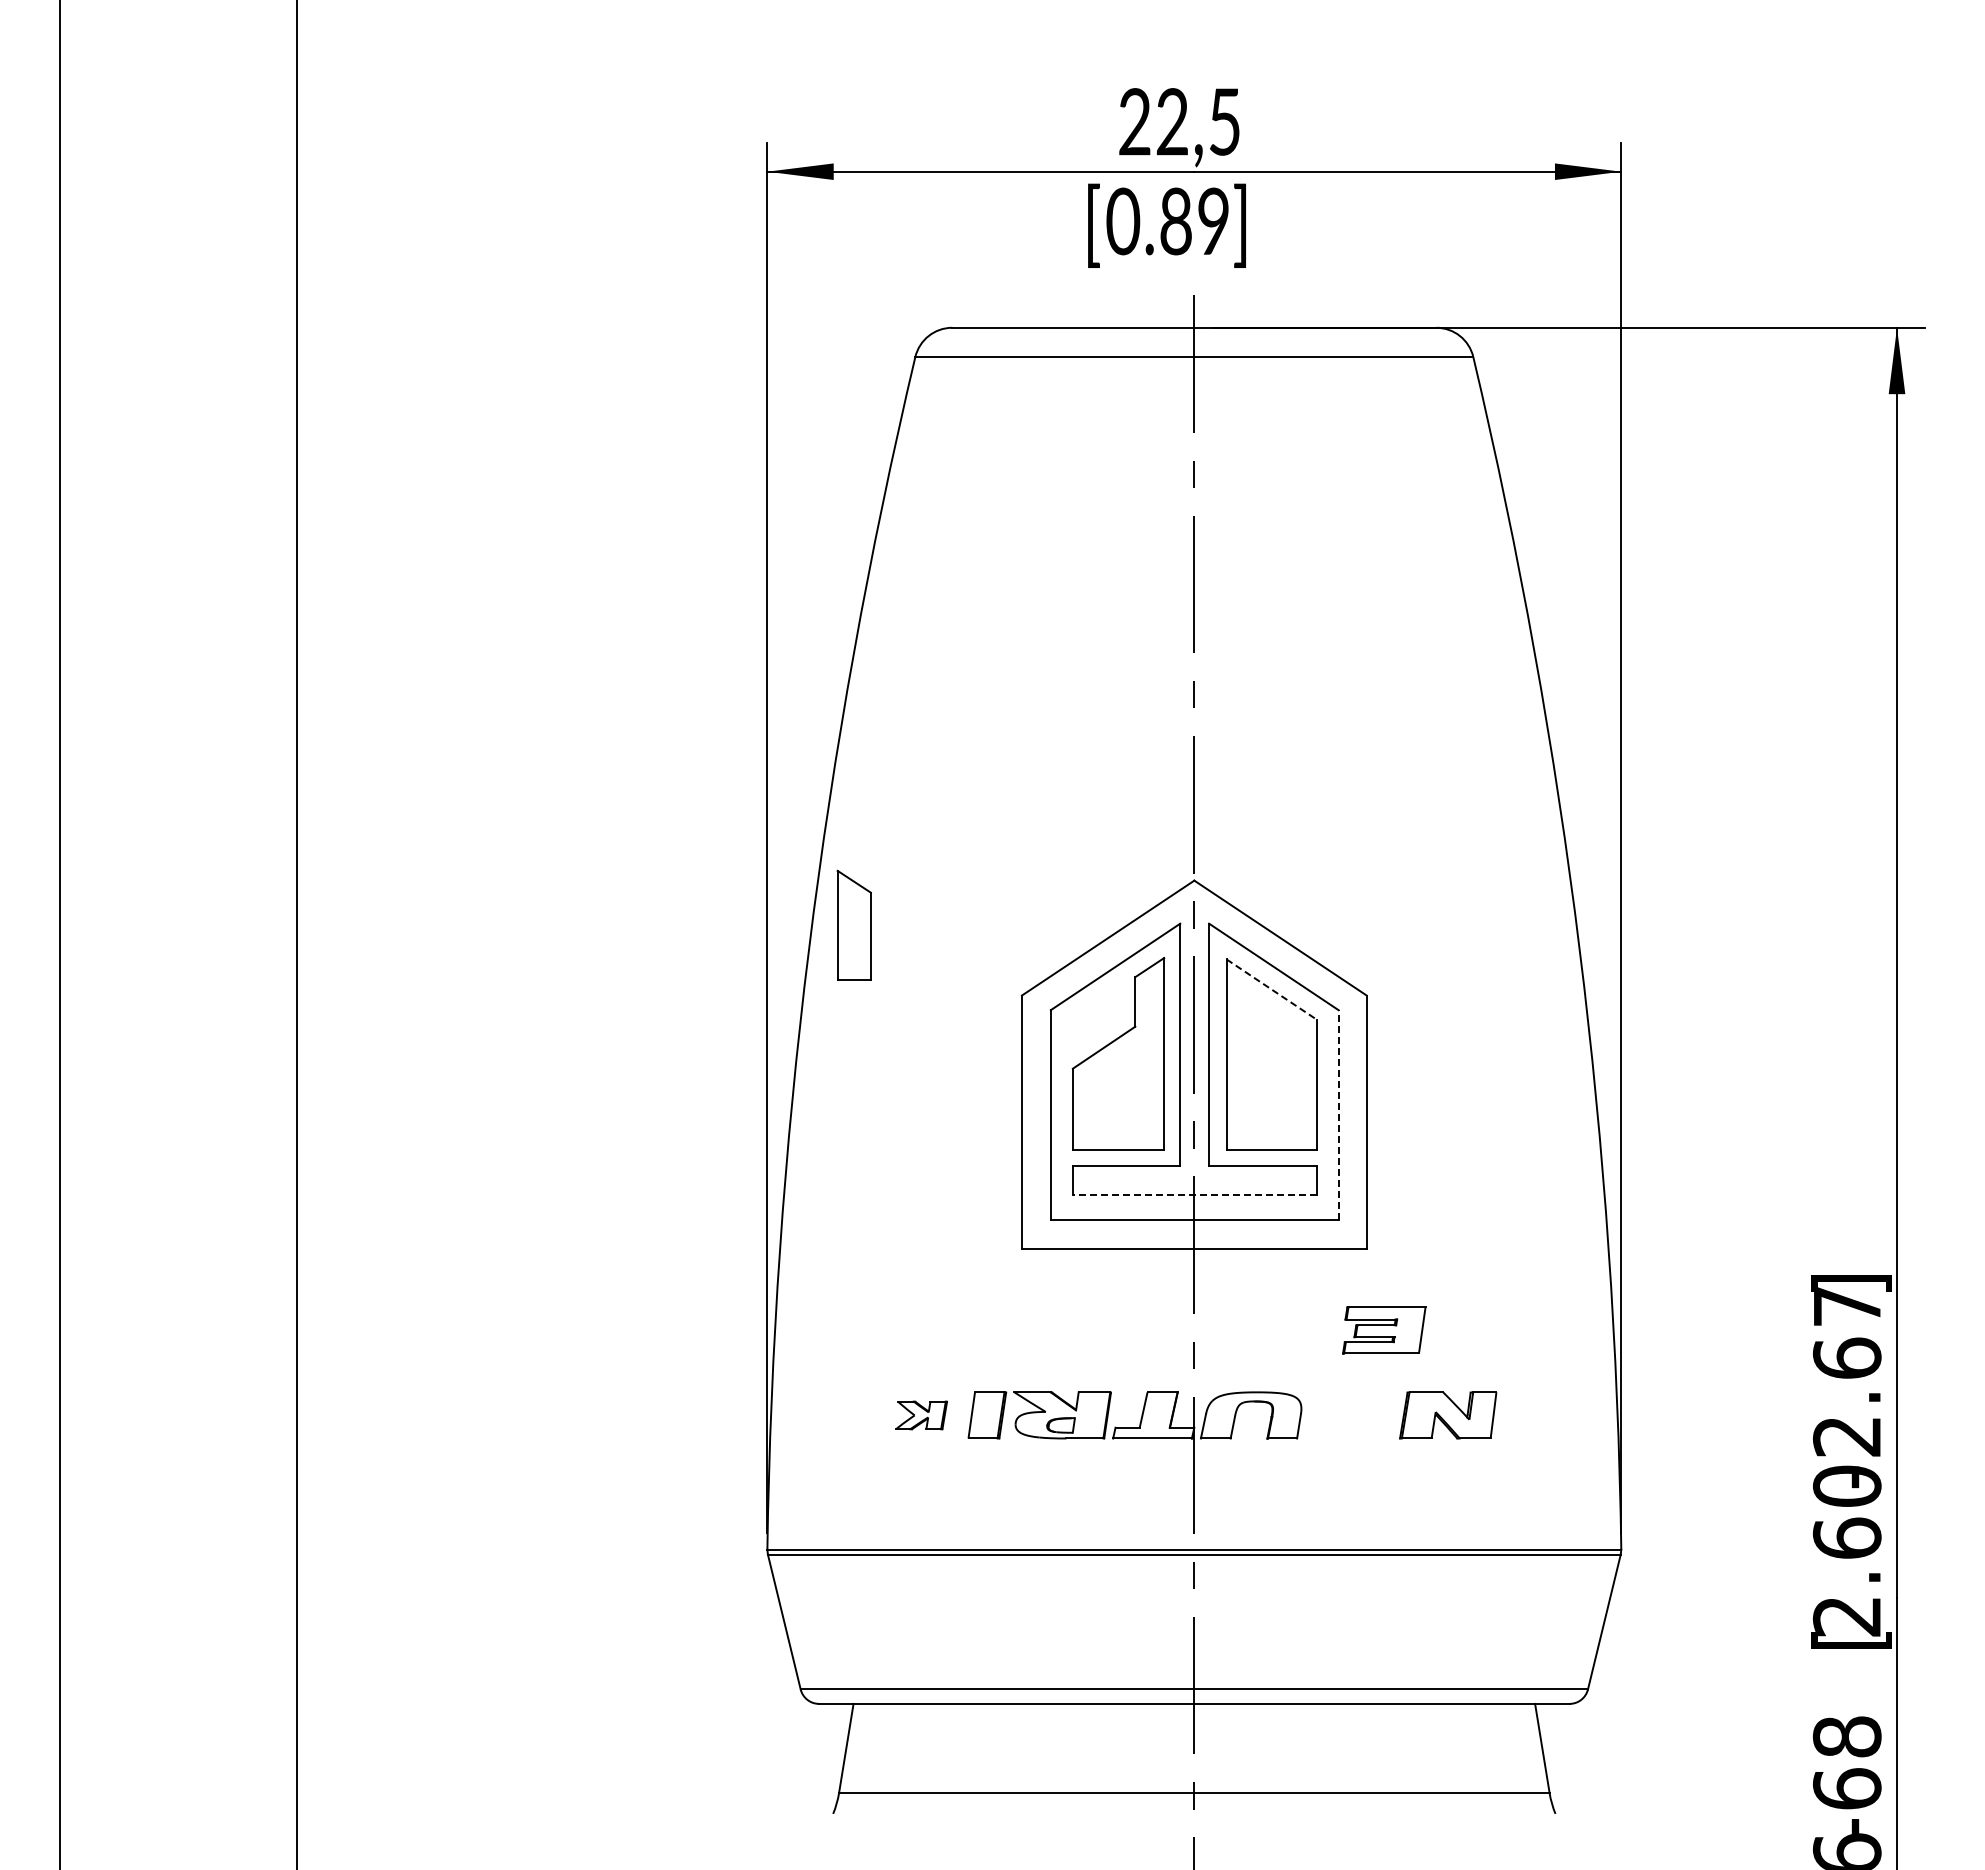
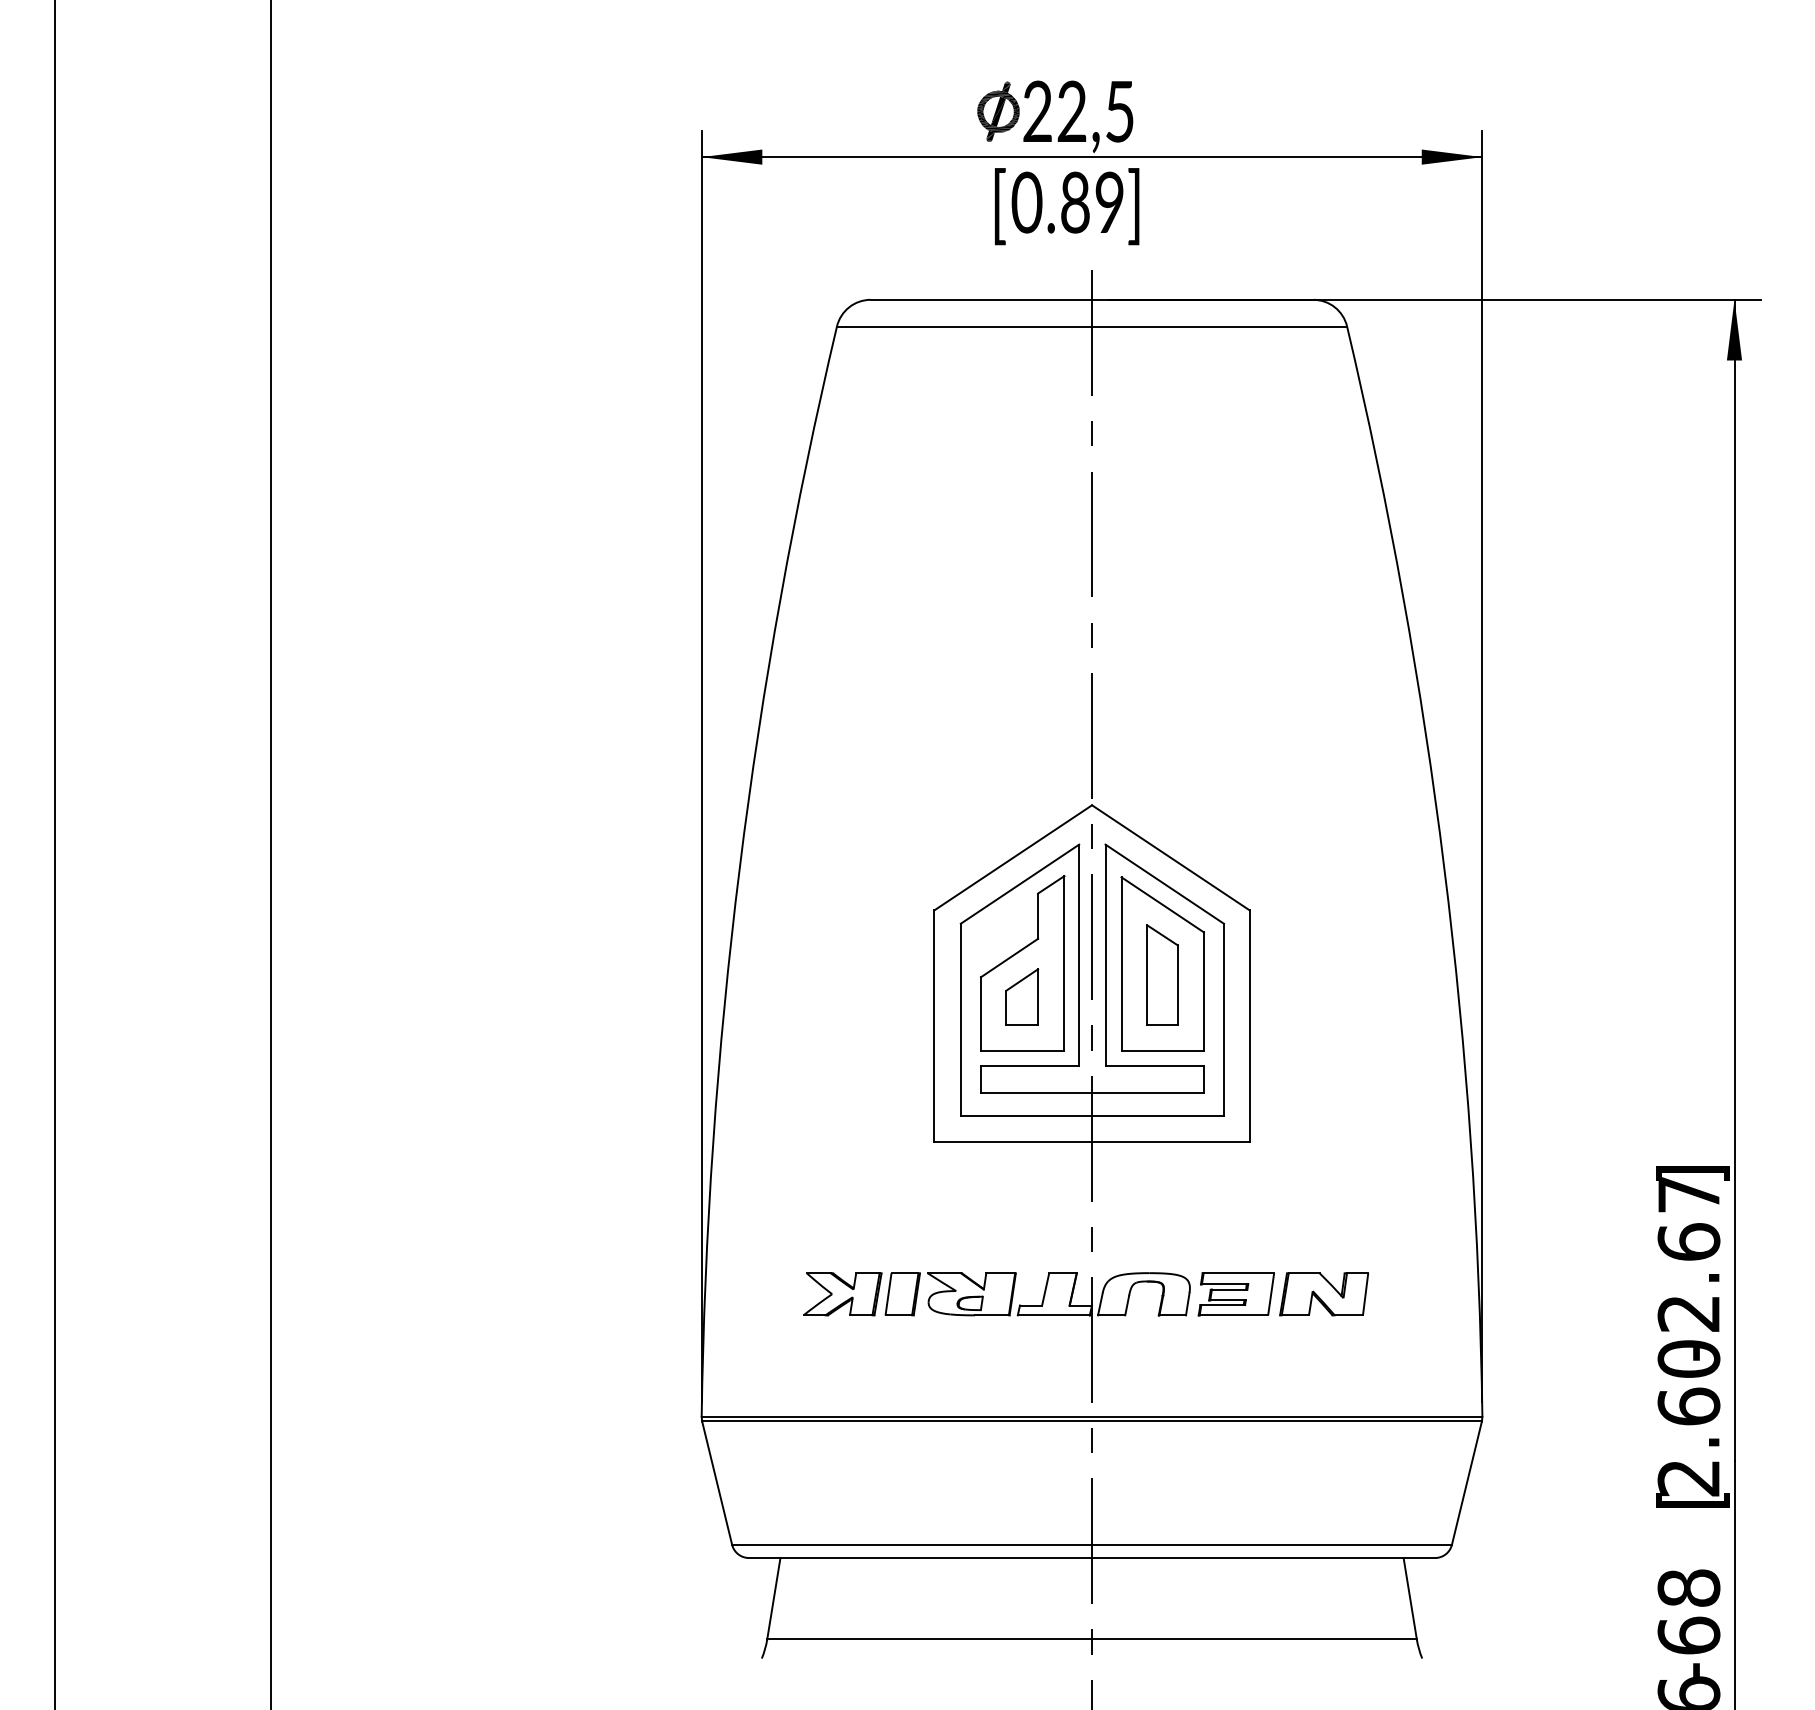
part: (1092, 122) -> (998, 112), added
part: (853, 924) -> (1161, 974), moved
line: (1272, 989) -> (1163, 904), dashed -> solid
part: (1117, 1089) -> (1021, 996), added
line: (1338, 1115) -> (1223, 1020), dashed -> solid
line: (1194, 1194) -> (1092, 1092), dashed -> solid
part: (1384, 1330) -> (1236, 1294), moved
part: (921, 1415) -> (842, 1294), size x1.67

